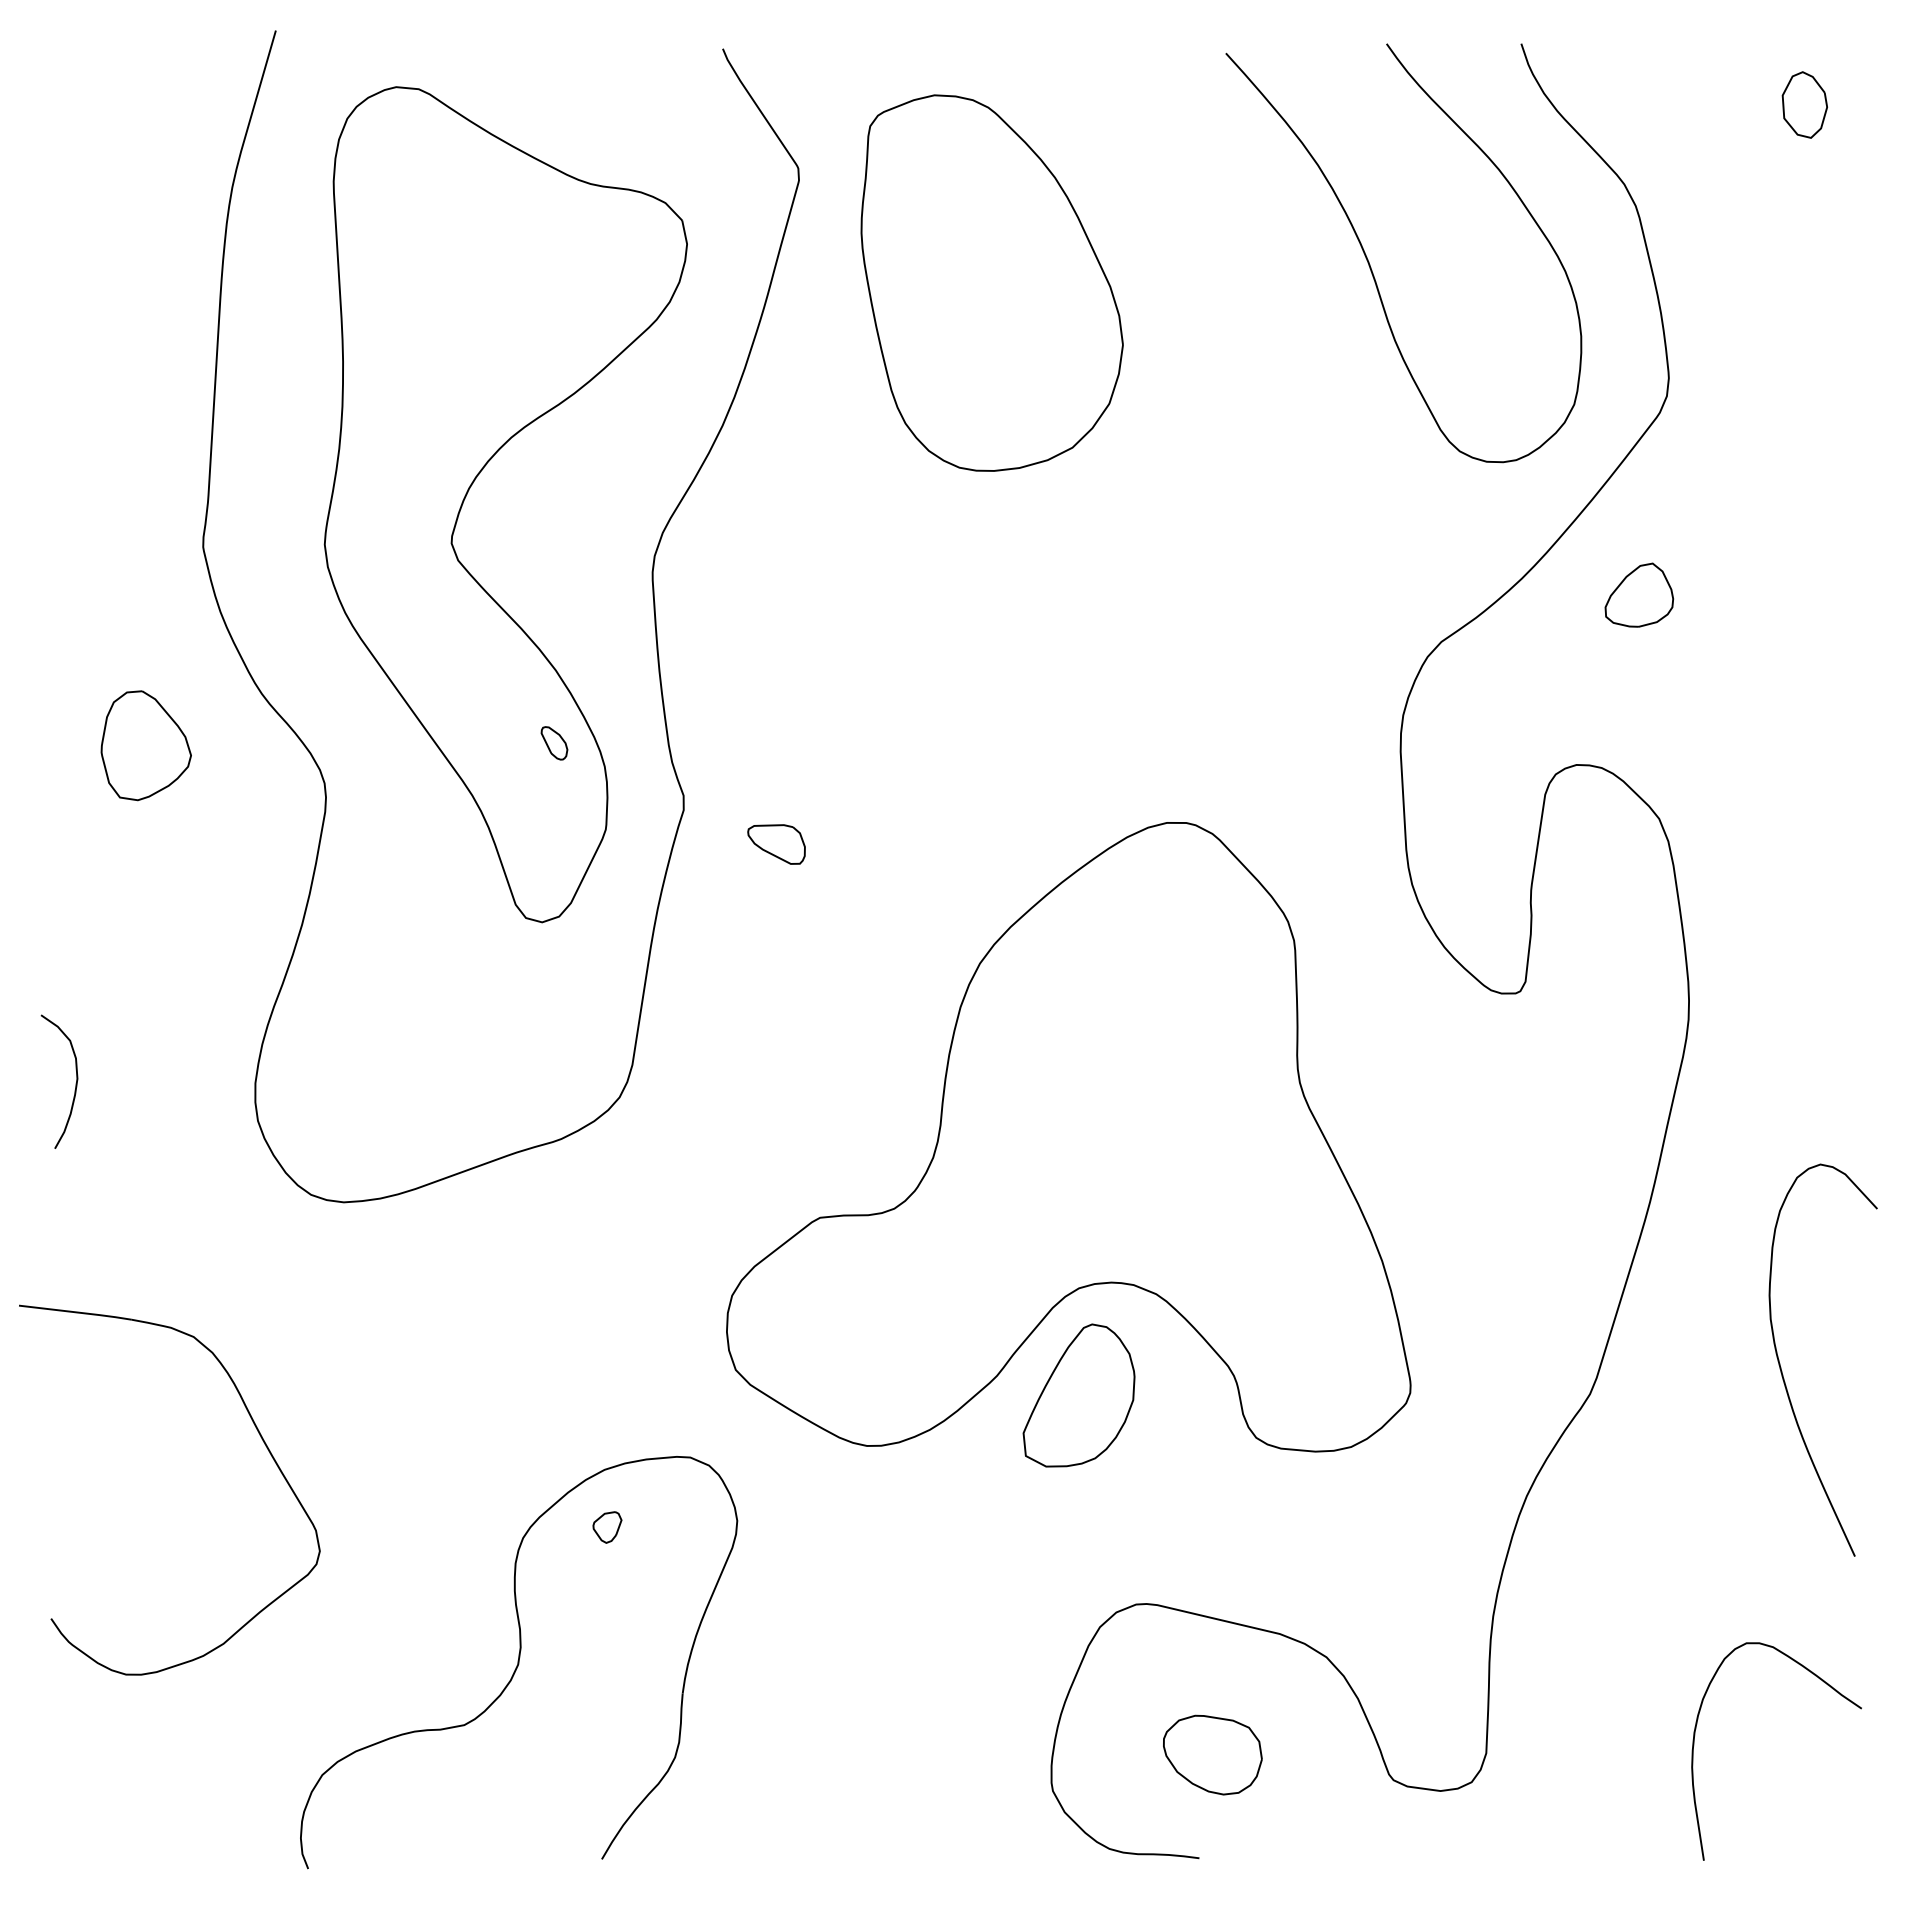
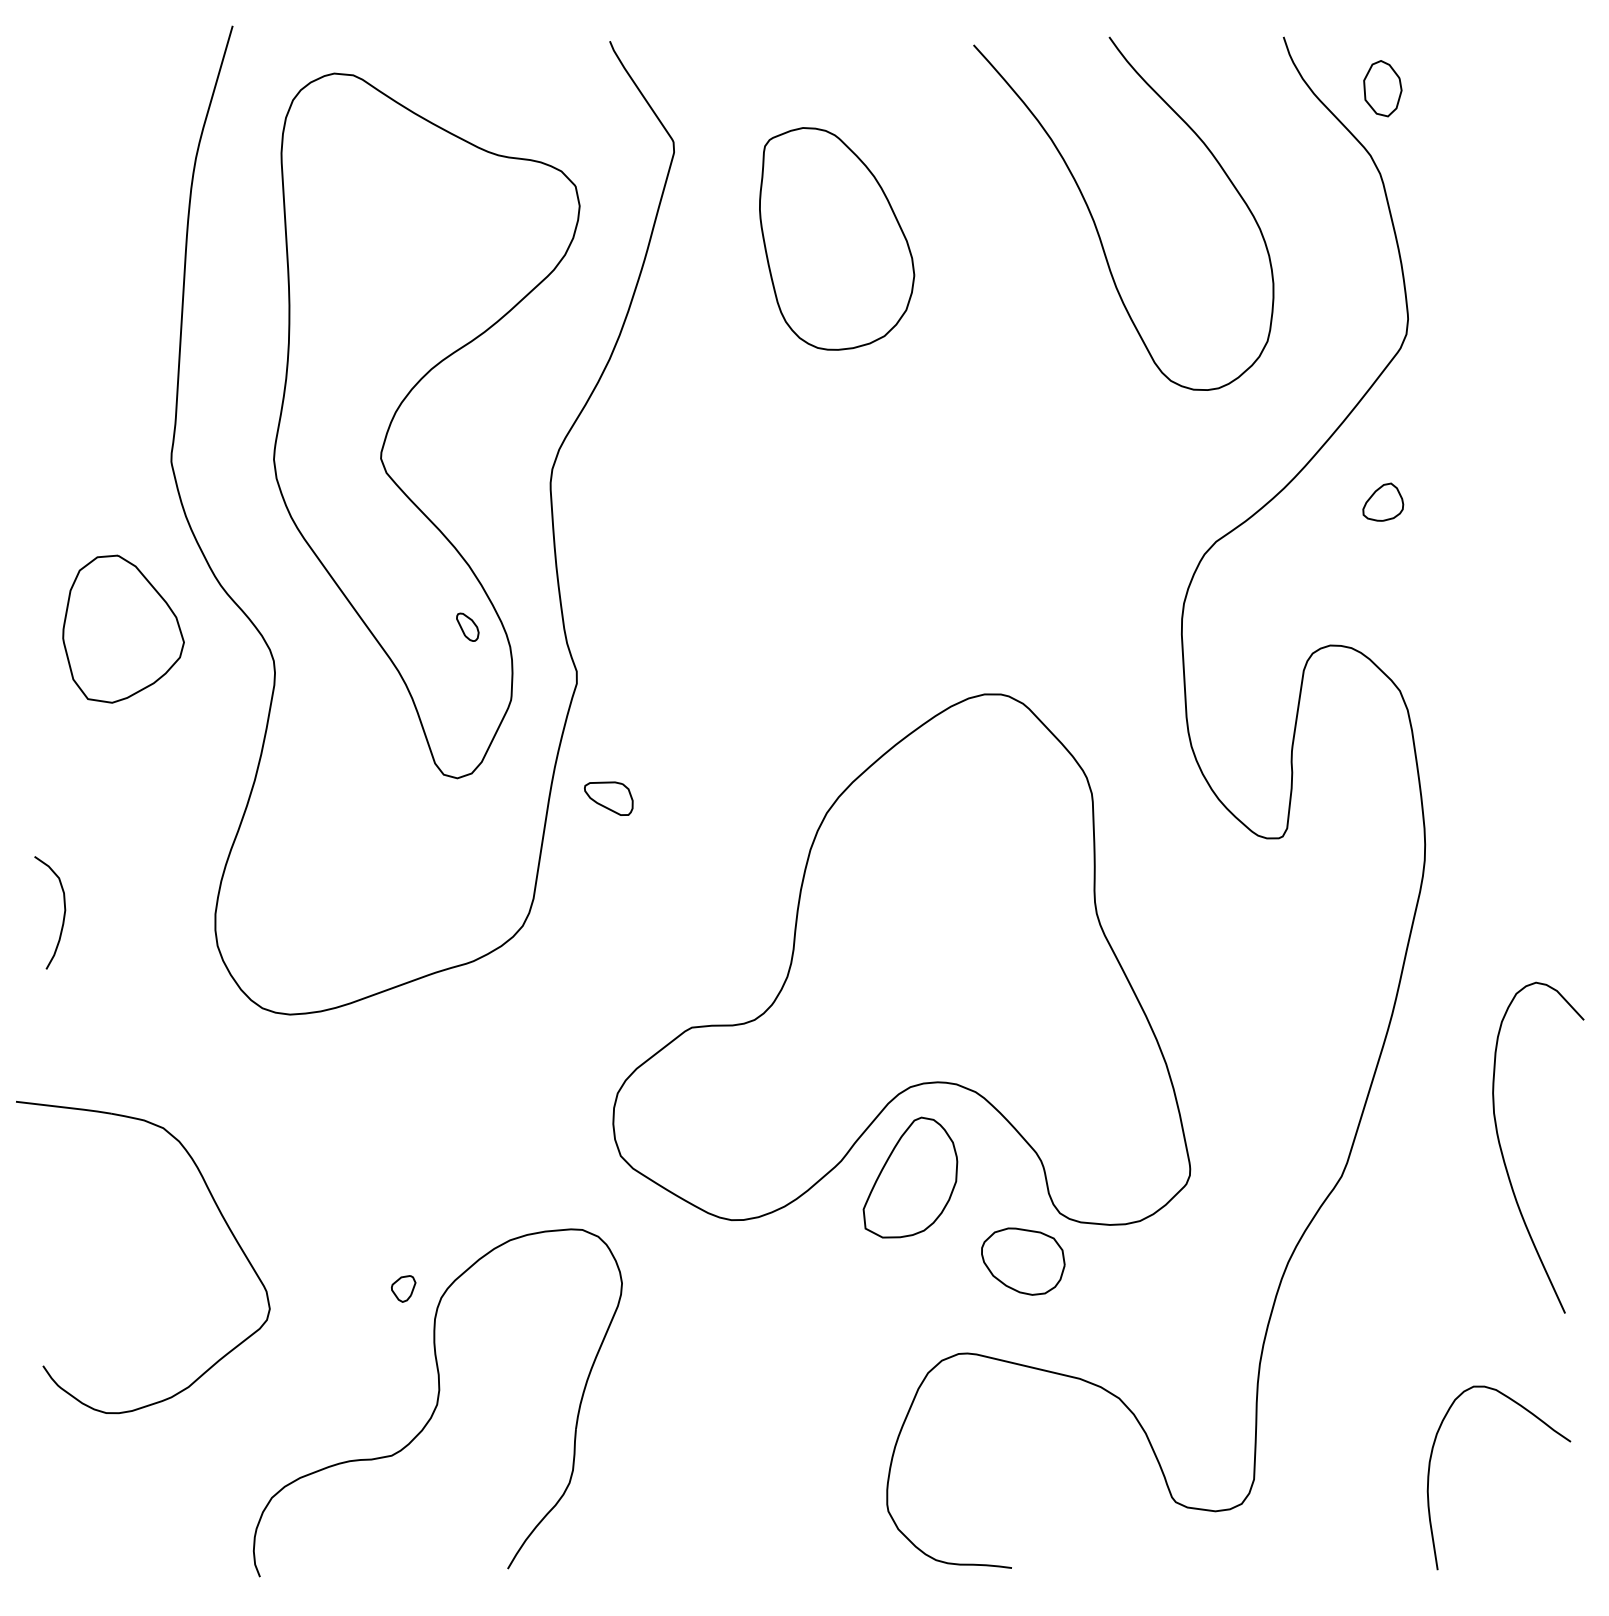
part: (1804, 104) -> (1382, 88), moved
curve: (1370, 264) -> (1095, 223), moved
part: (991, 282) -> (836, 238), size x0.7
part: (1639, 594) -> (1383, 501), size x0.7
part: (145, 745) -> (122, 629), size x1.6
part: (776, 844) -> (608, 798), moved
part: (607, 1527) -> (403, 1288), moved
part: (1212, 1754) -> (1023, 1261), moved

